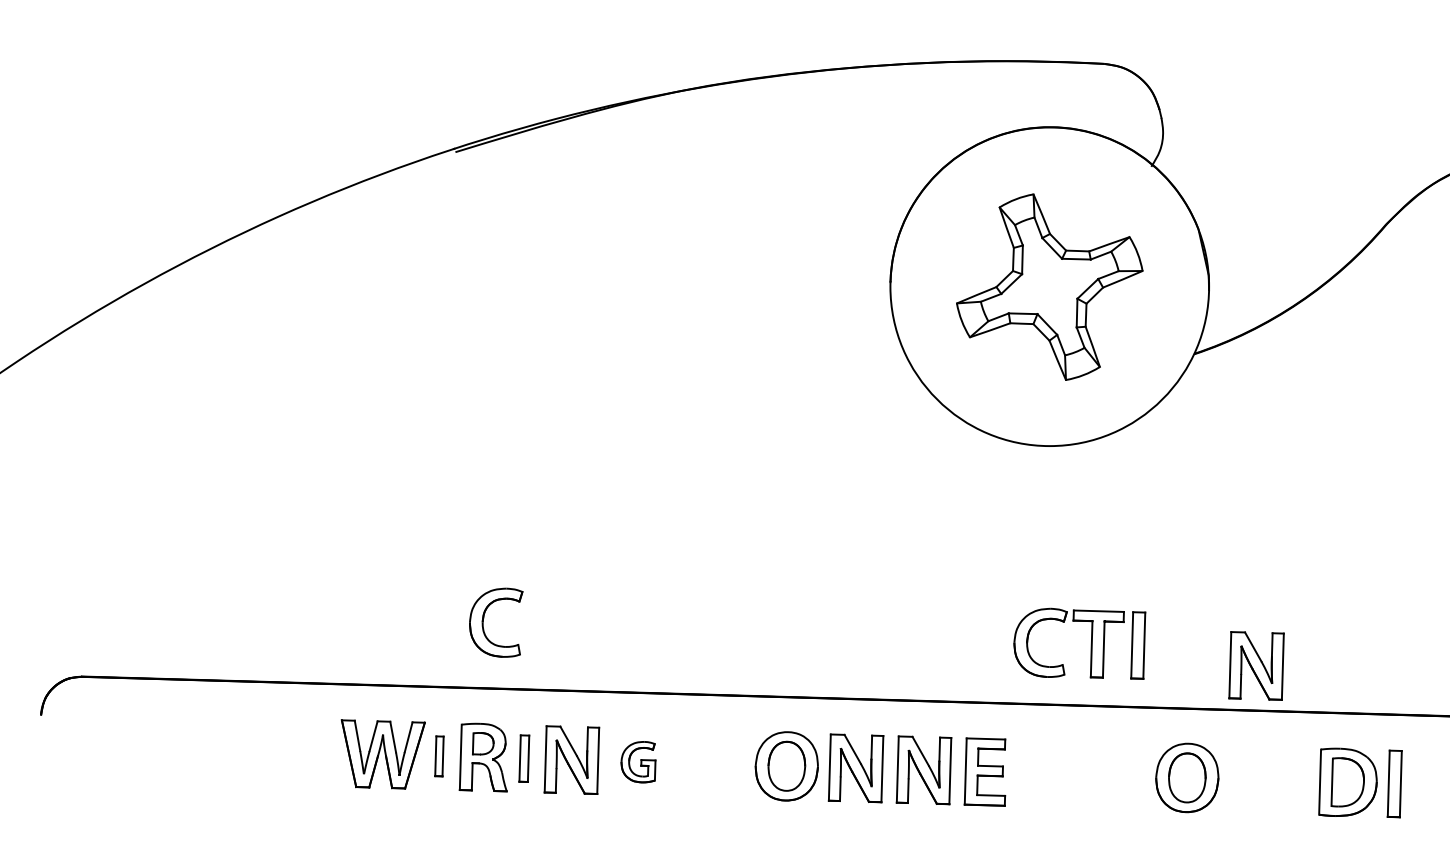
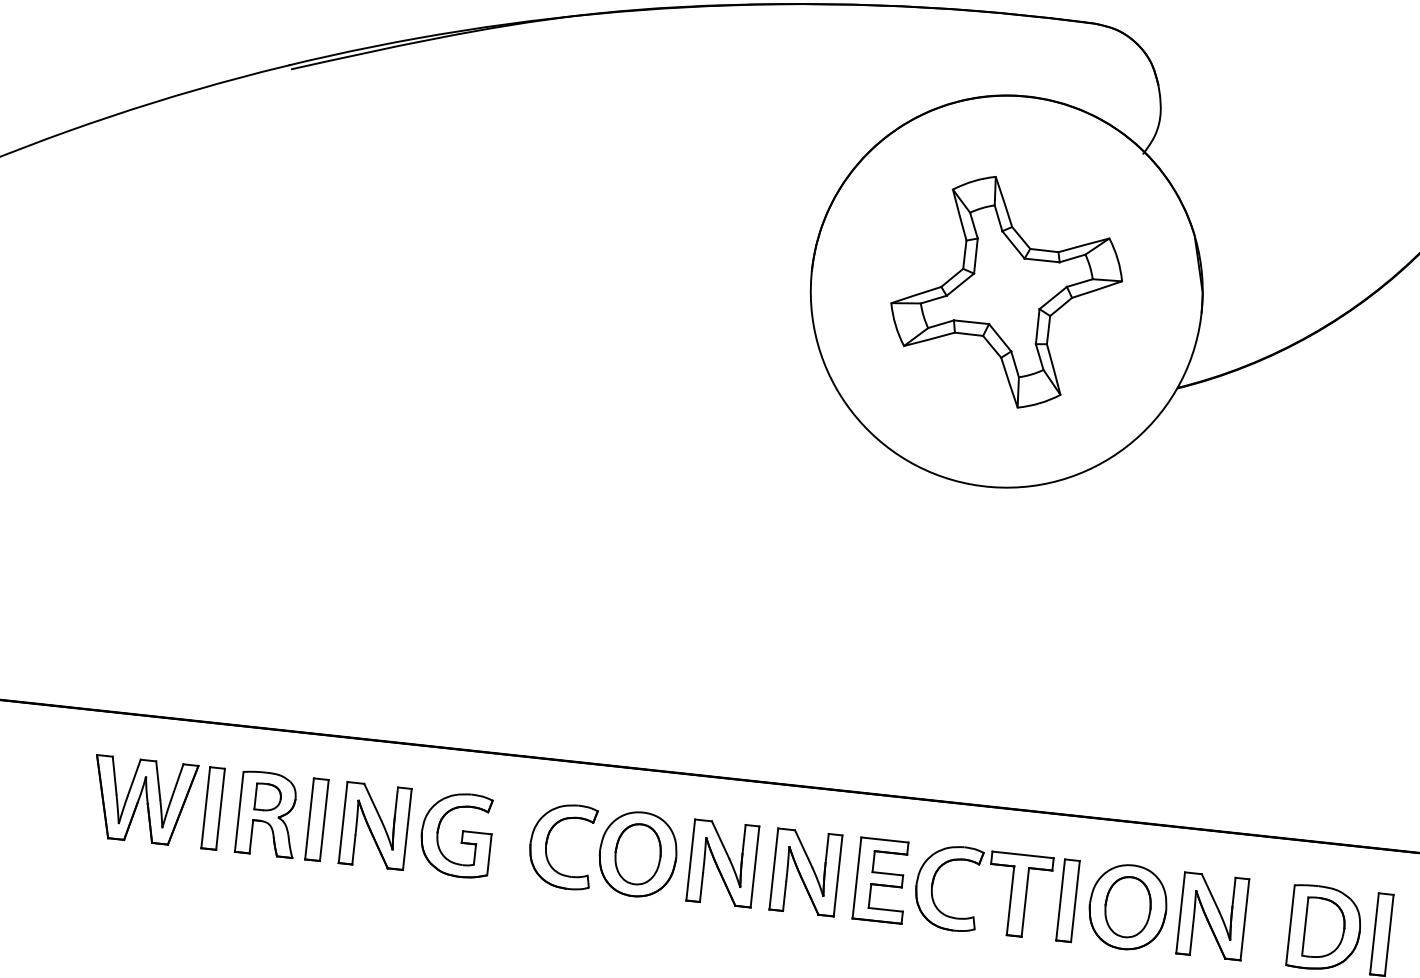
part: (484, 618) -> (548, 840), moved
part: (1090, 644) -> (1009, 894), moved
part: (1256, 665) -> (1212, 915), moved
part: (439, 756) -> (213, 808), size x1.67
part: (524, 758) -> (317, 819), size x1.43
part: (638, 761) -> (456, 834), size x1.67

